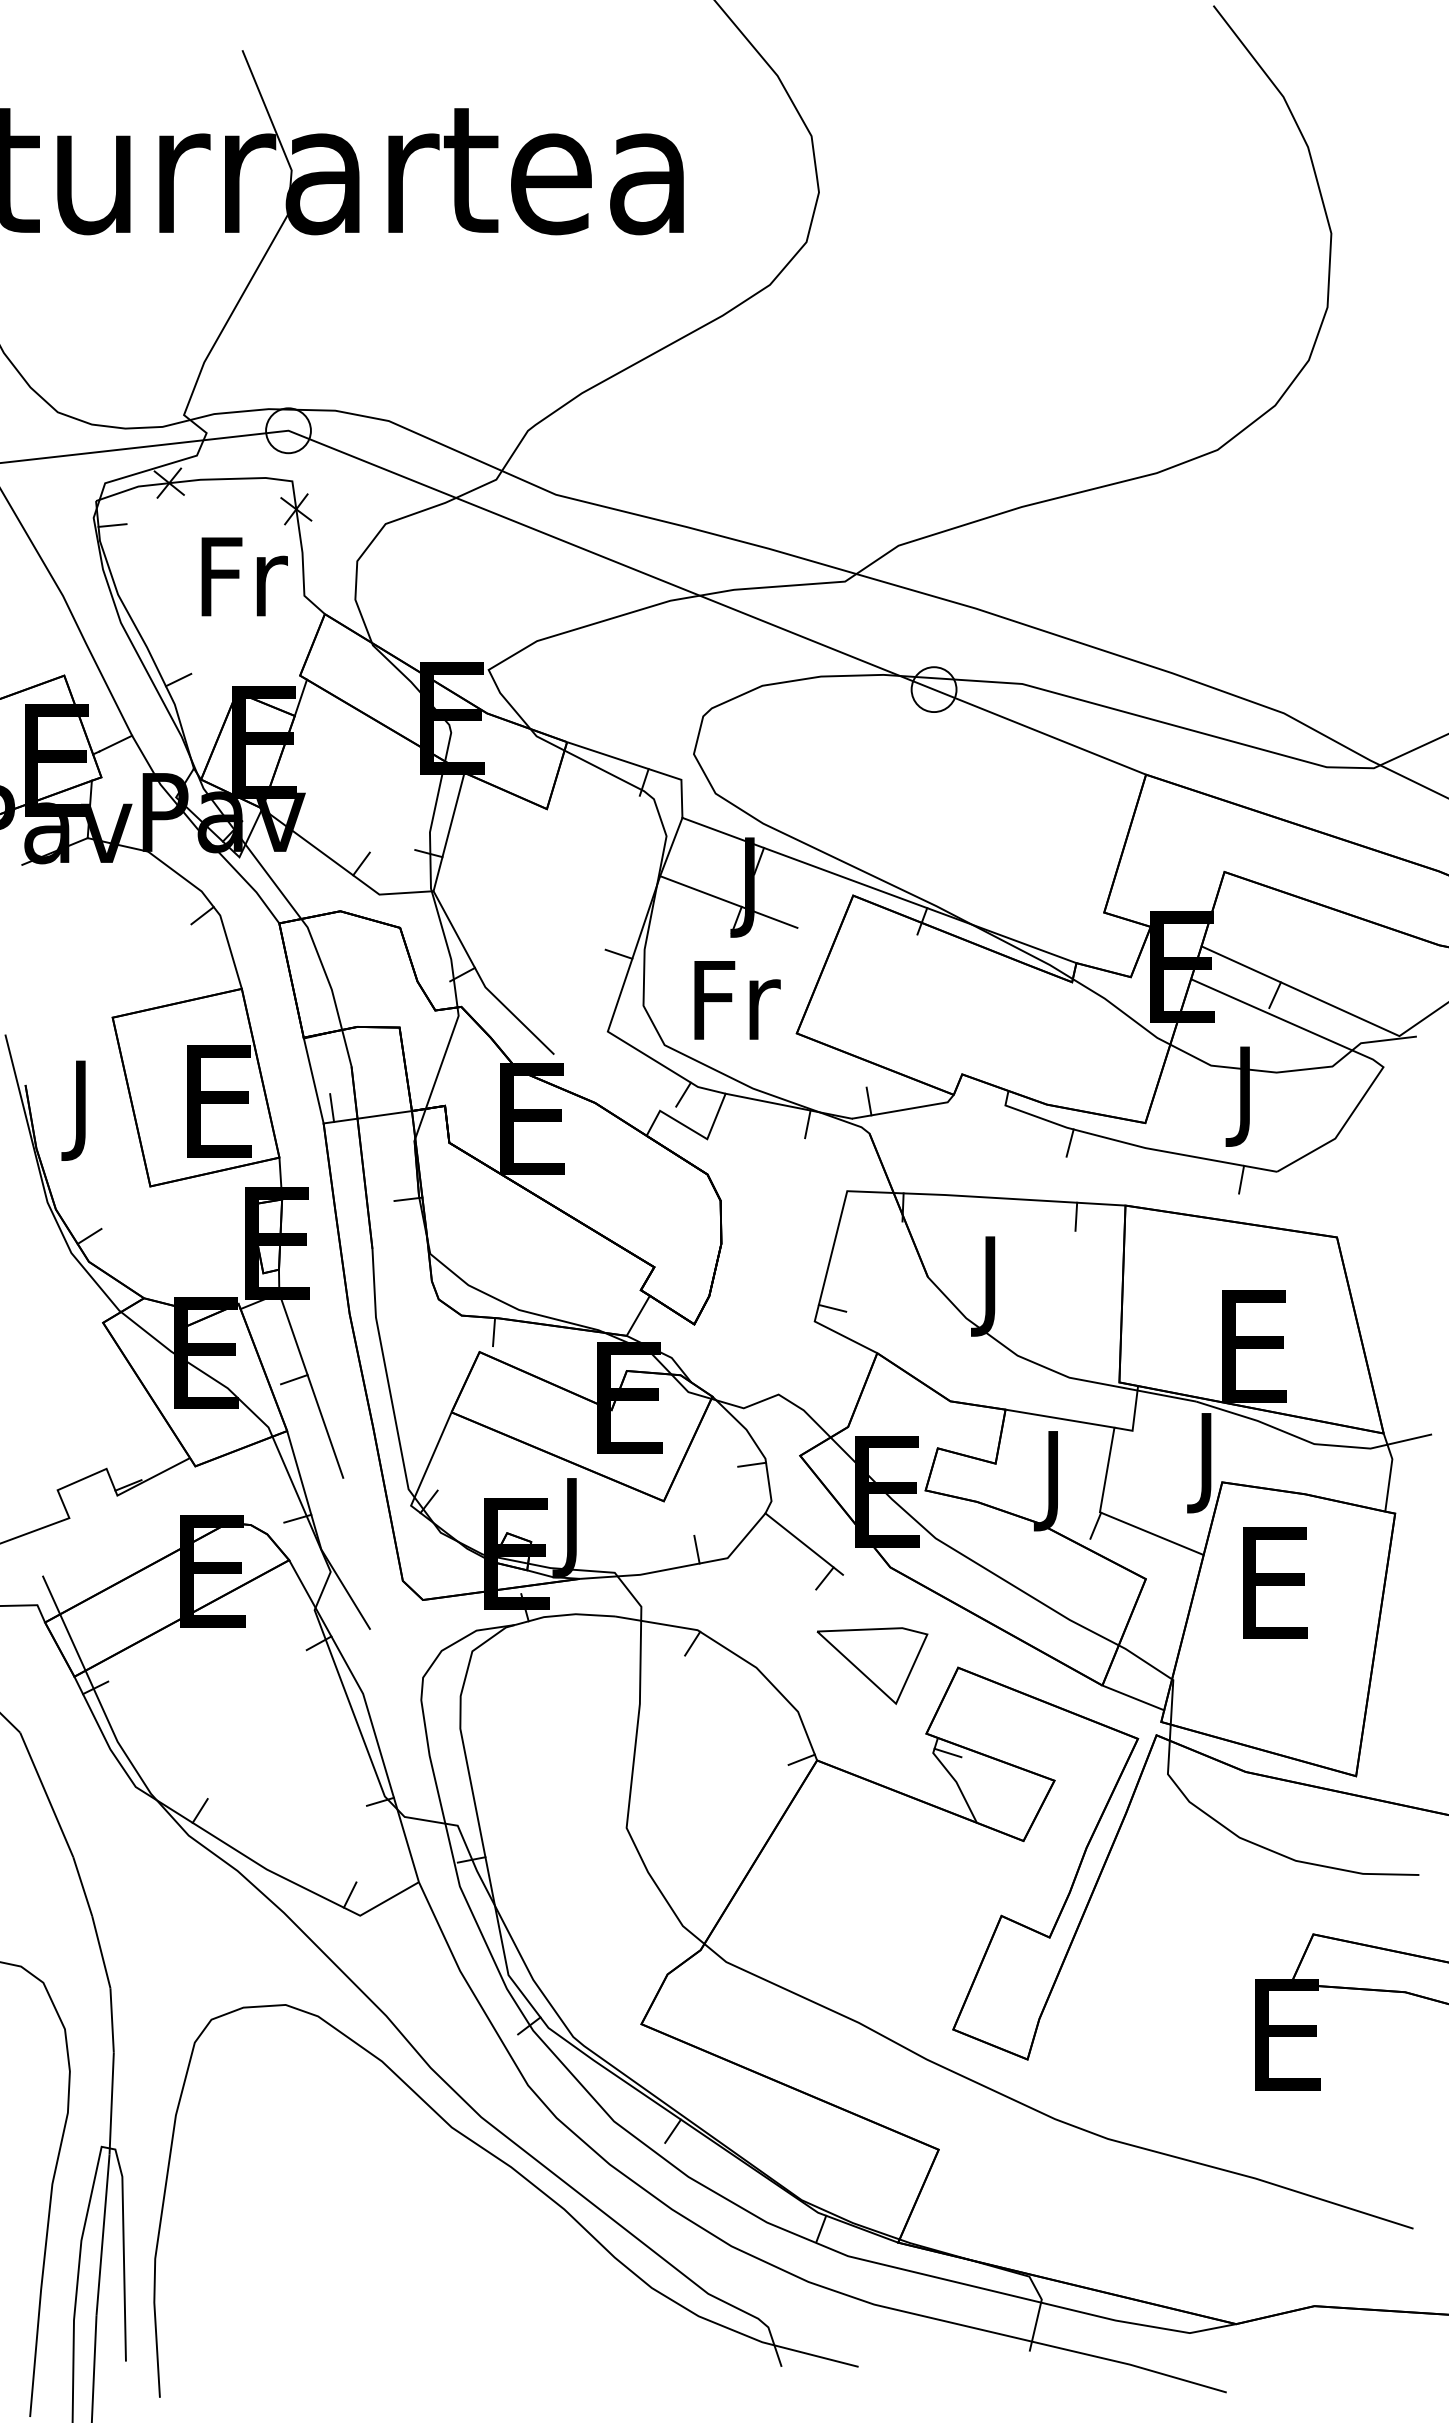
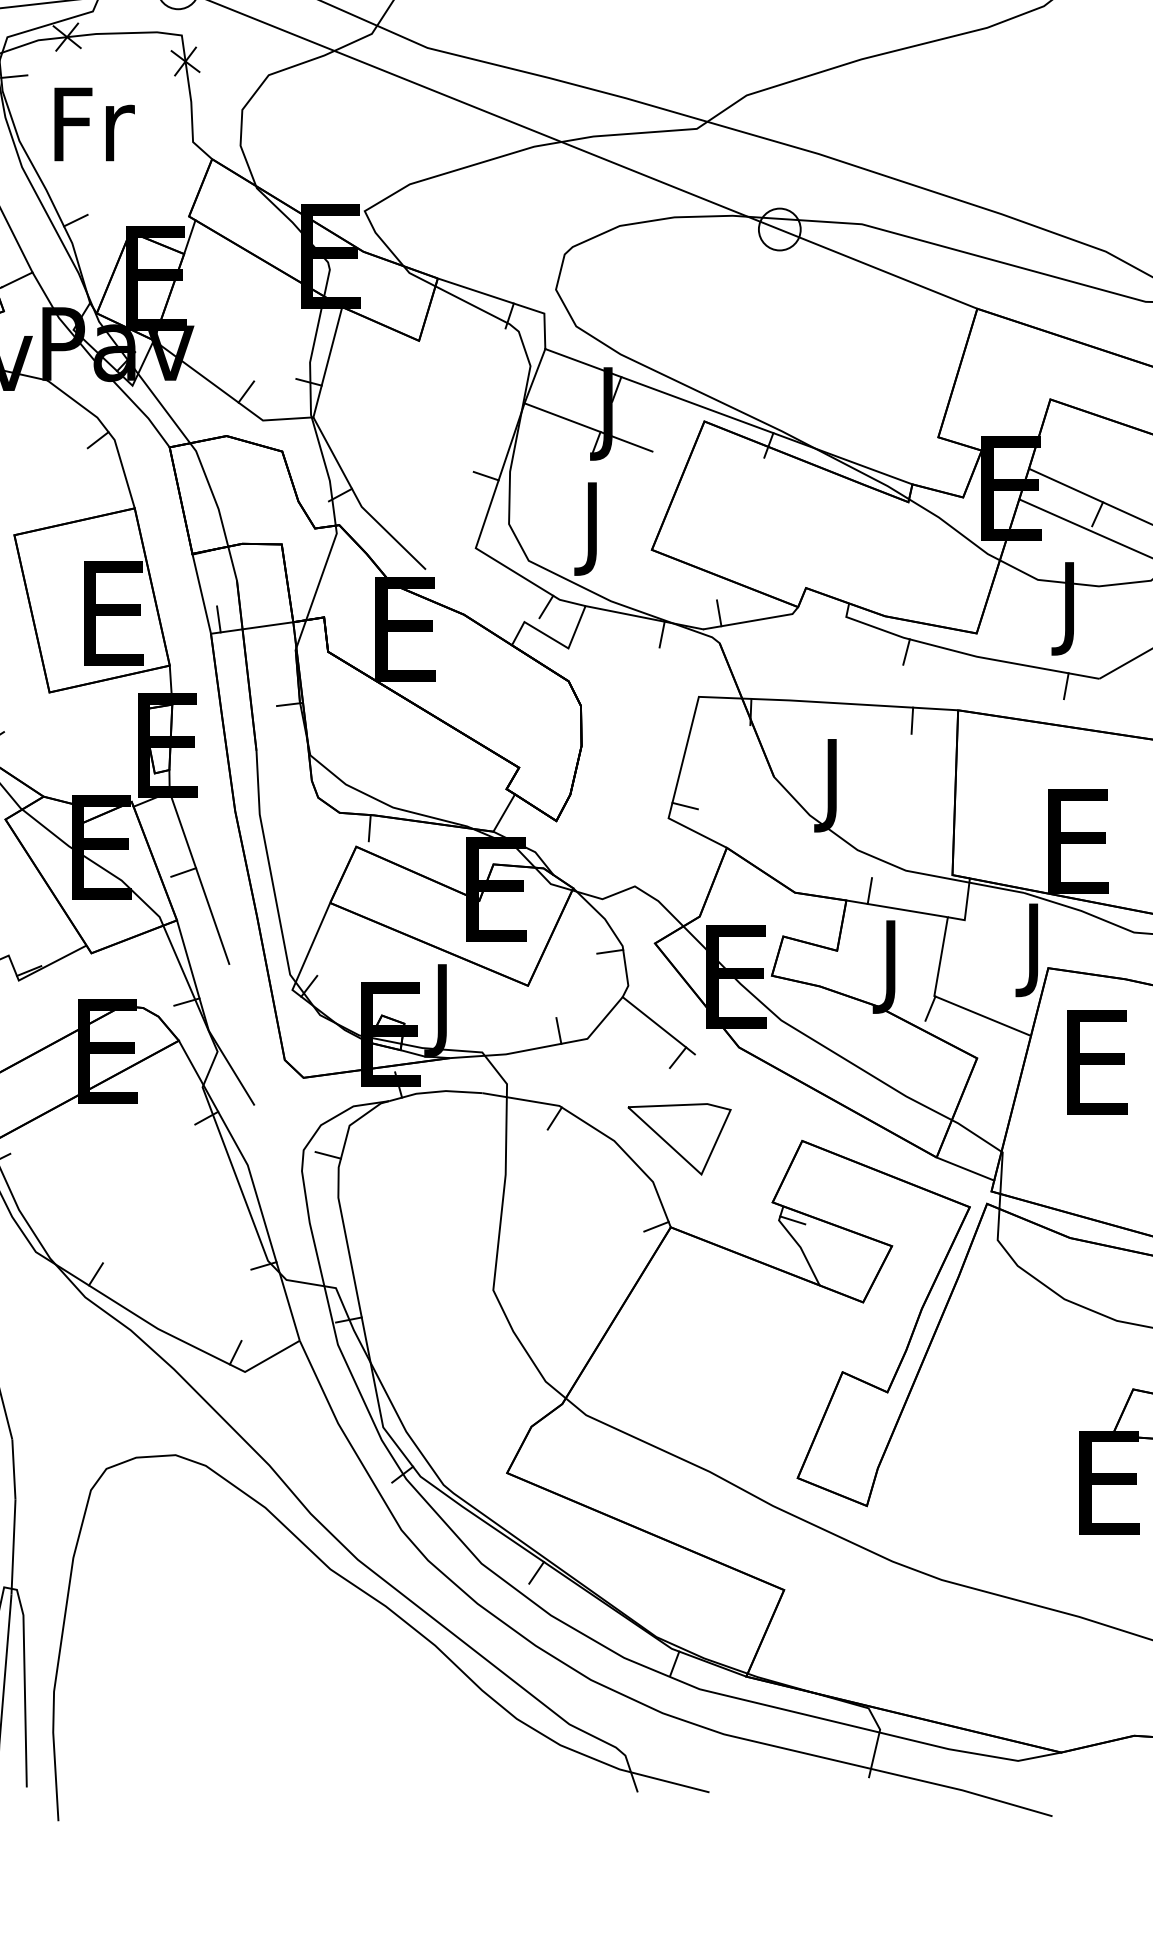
text: (244, 576) -> (94, 124), moved
text: (737, 1011) -> (596, 529), Fr -> J
line: (1030, 1399) -> (869, 890), added
part: (872, 1665) -> (679, 1138), moved
line: (449, 1682) -> (328, 1154), added

